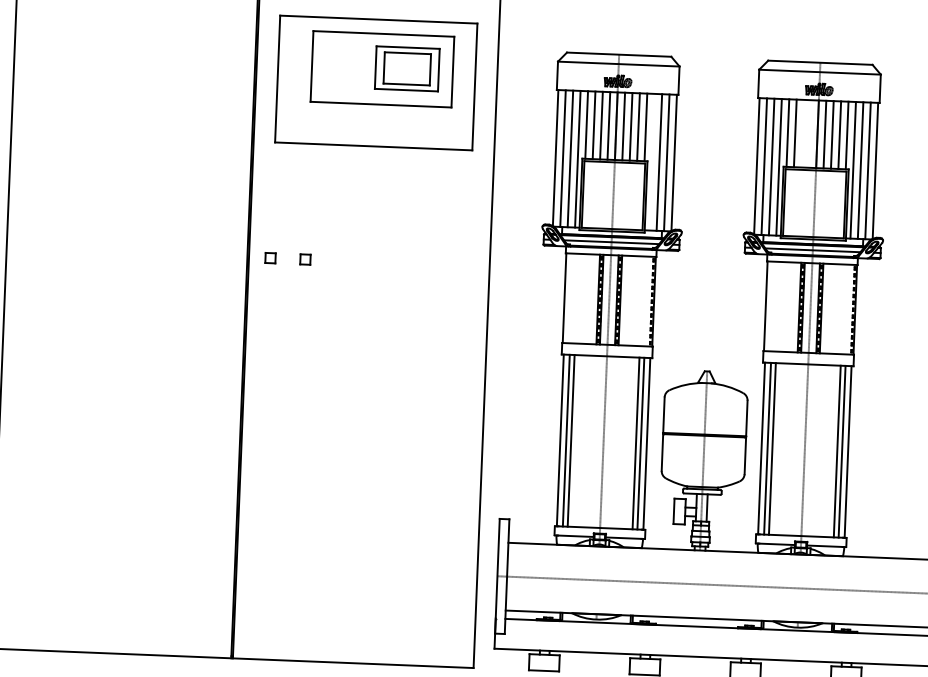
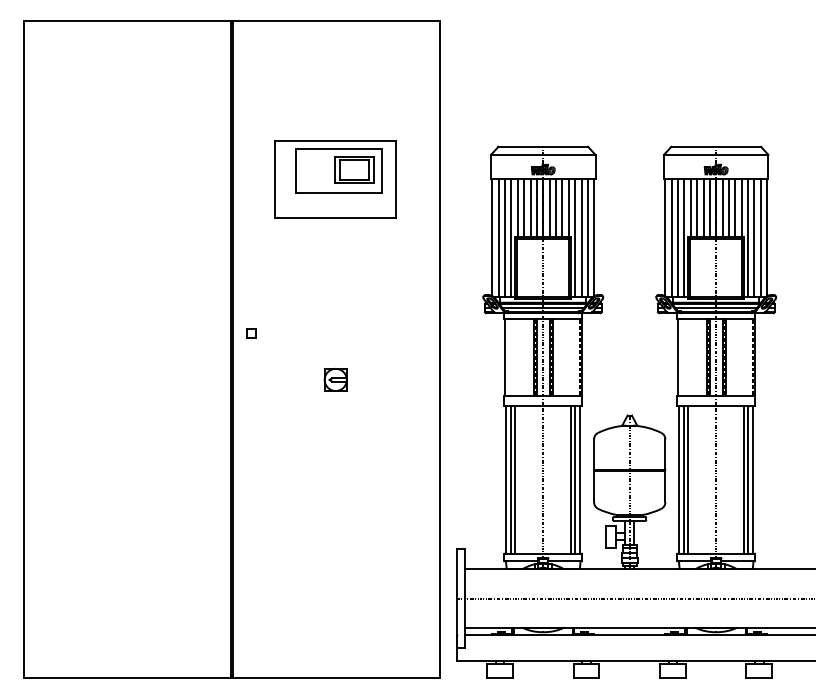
part: (375, 83) -> (335, 179), size x0.71
line: (802, 133) -> (703, 208), added
line: (809, 134) -> (709, 208), added
line: (652, 161) -> (575, 237), added
part: (305, 259) -> (281, 333), removed
part: (366, 315) -> (335, 379), added

